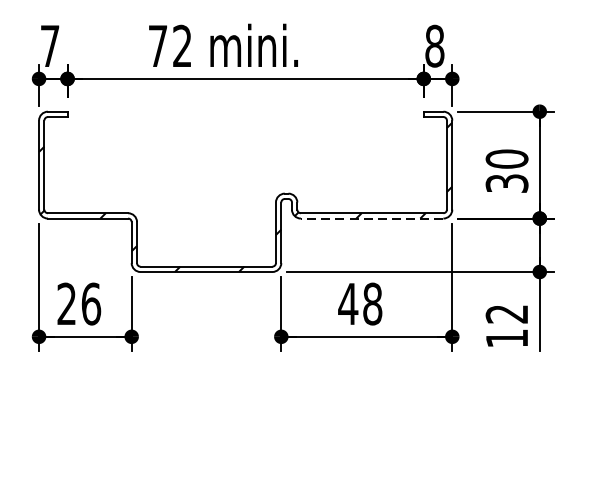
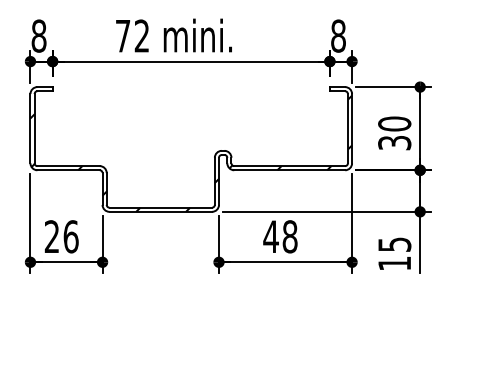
text: (49, 45) -> (38, 35), 7 -> 8
line: (371, 218) -> (289, 170), dashed -> solid
text: (506, 313) -> (394, 244), 12 -> 15

